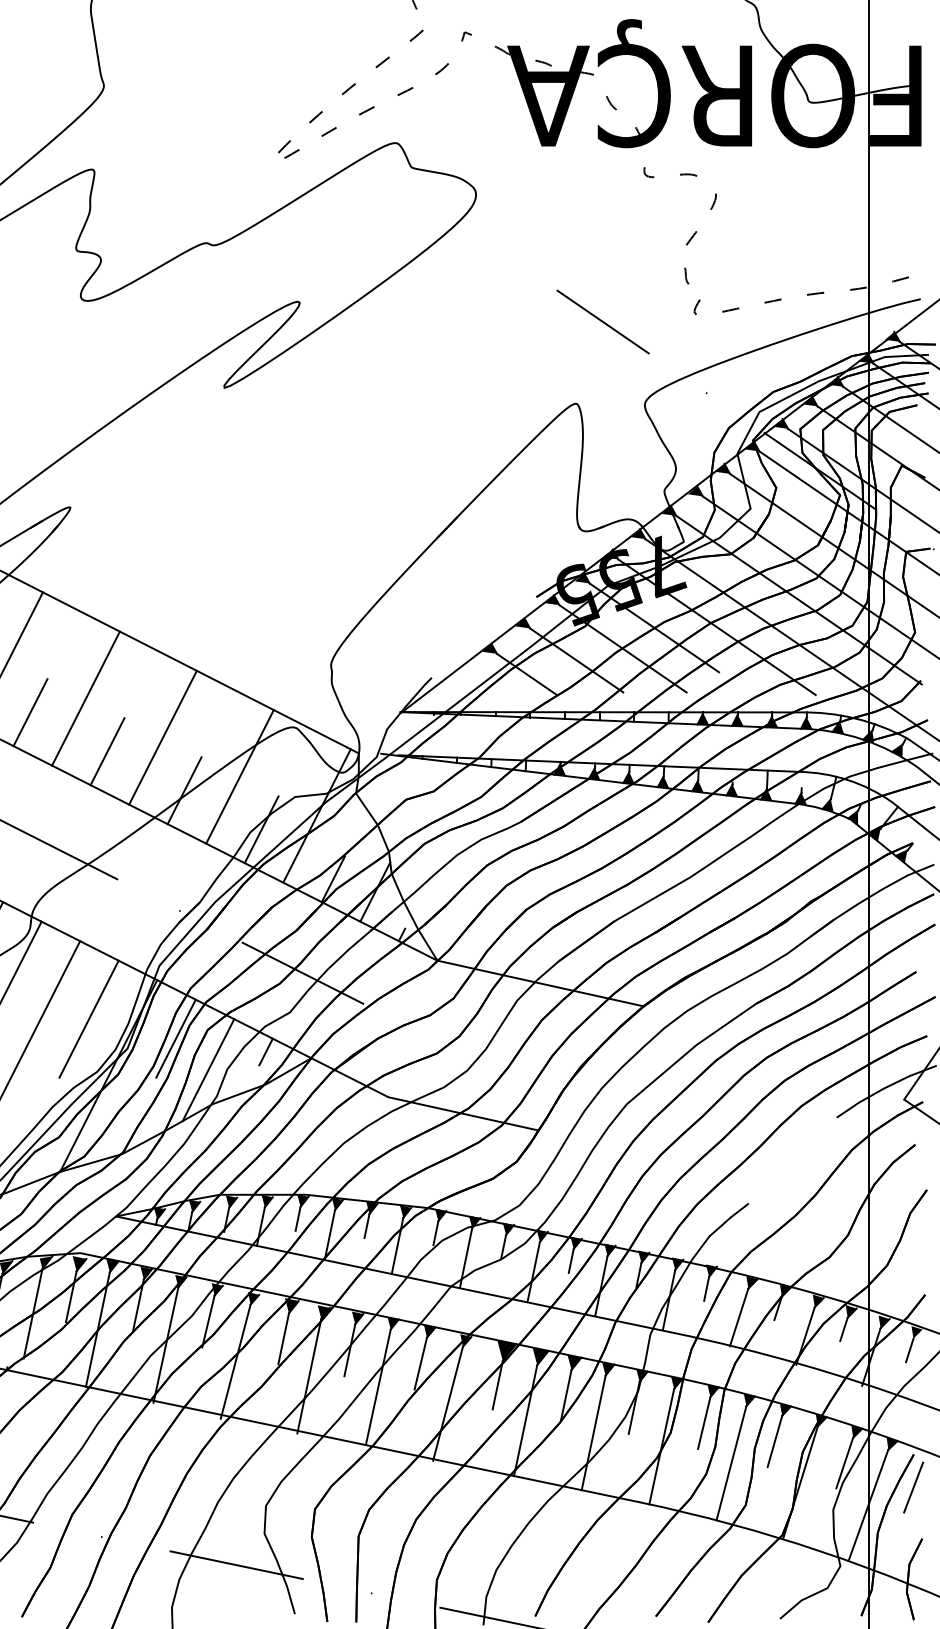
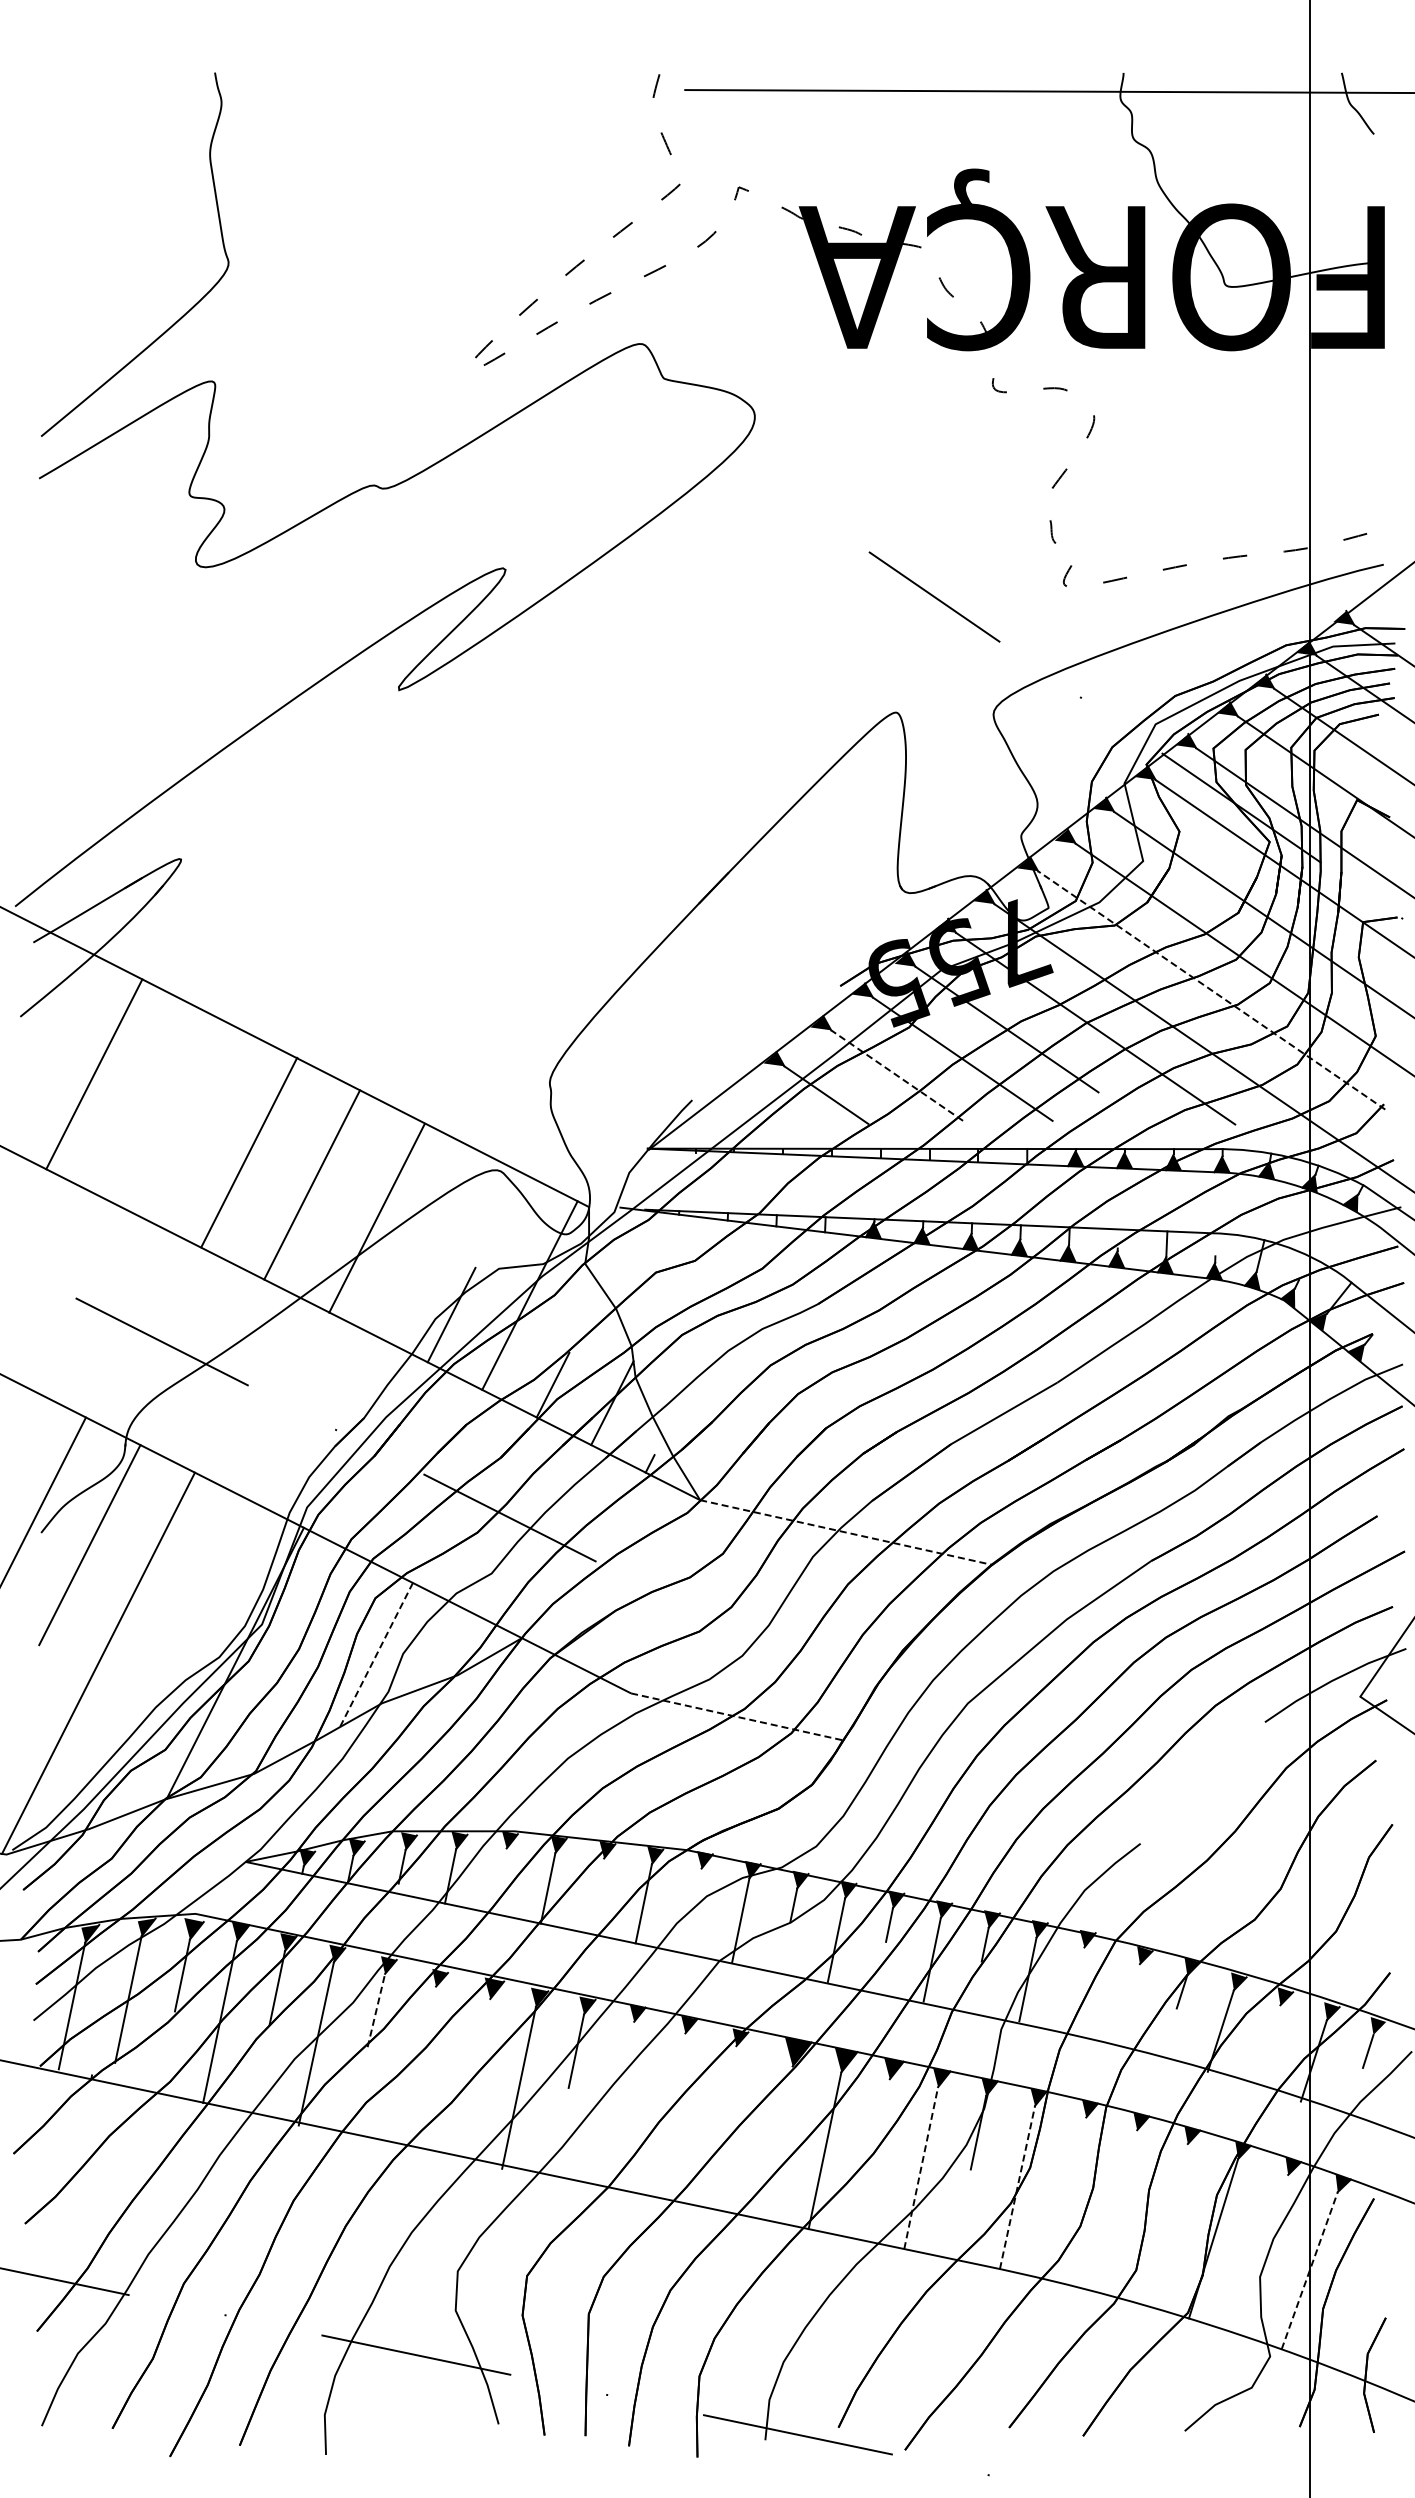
line: (798, 600) -> (1211, 990), solid -> dashed
line: (576, 660) -> (897, 1075), solid -> dashed
line: (86, 698) -> (249, 1152), moved
line: (30, 711) -> (124, 1148), removed
line: (107, 751) -> (233, 1204), removed
line: (239, 776) -> (376, 1217), moved
line: (184, 790) -> (342, 1259), removed
line: (540, 983) -> (846, 1532), solid -> dashed
line: (89, 1018) -> (207, 1582), removed
line: (175, 1038) -> (330, 1610), removed
line: (265, 1052) -> (457, 1629), removed
line: (208, 1070) -> (376, 1655), solid -> dashed
line: (463, 1113) -> (737, 1716), solid -> dashed
line: (297, 1218) -> (502, 1865), removed
line: (366, 1226) -> (600, 1875), removed
line: (435, 1233) -> (697, 1885), removed
line: (706, 1288) -> (1080, 1964), removed
line: (738, 1317) -> (1126, 2004), removed
line: (208, 1321) -> (376, 2010), solid -> dashed
line: (843, 1329) -> (1274, 2021), removed
line: (283, 1338) -> (482, 2034), removed
line: (235, 1361) -> (414, 2067), removed
line: (420, 1363) -> (676, 2069), removed
line: (497, 1385) -> (785, 2100), removed
line: (378, 1386) -> (616, 2102), removed
line: (565, 1395) -> (881, 2115), removed
line: (448, 1403) -> (715, 2126), removed
line: (704, 1422) -> (1077, 2153), removed
line: (593, 1433) -> (921, 2168), solid -> dashed
line: (774, 1441) -> (1177, 2180), removed
line: (661, 1445) -> (1017, 2186), solid -> dashed
line: (731, 1462) -> (1116, 2210), removed
line: (844, 1462) -> (1276, 2210), removed
line: (913, 1487) -> (1373, 2245), removed
line: (868, 1505) -> (1309, 2270), solid -> dashed

